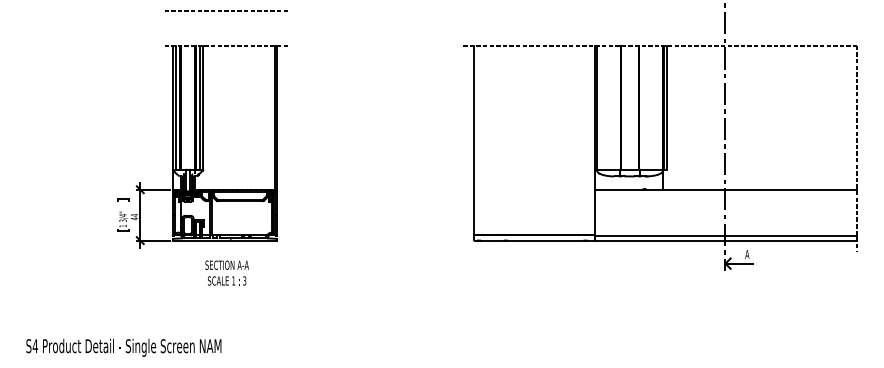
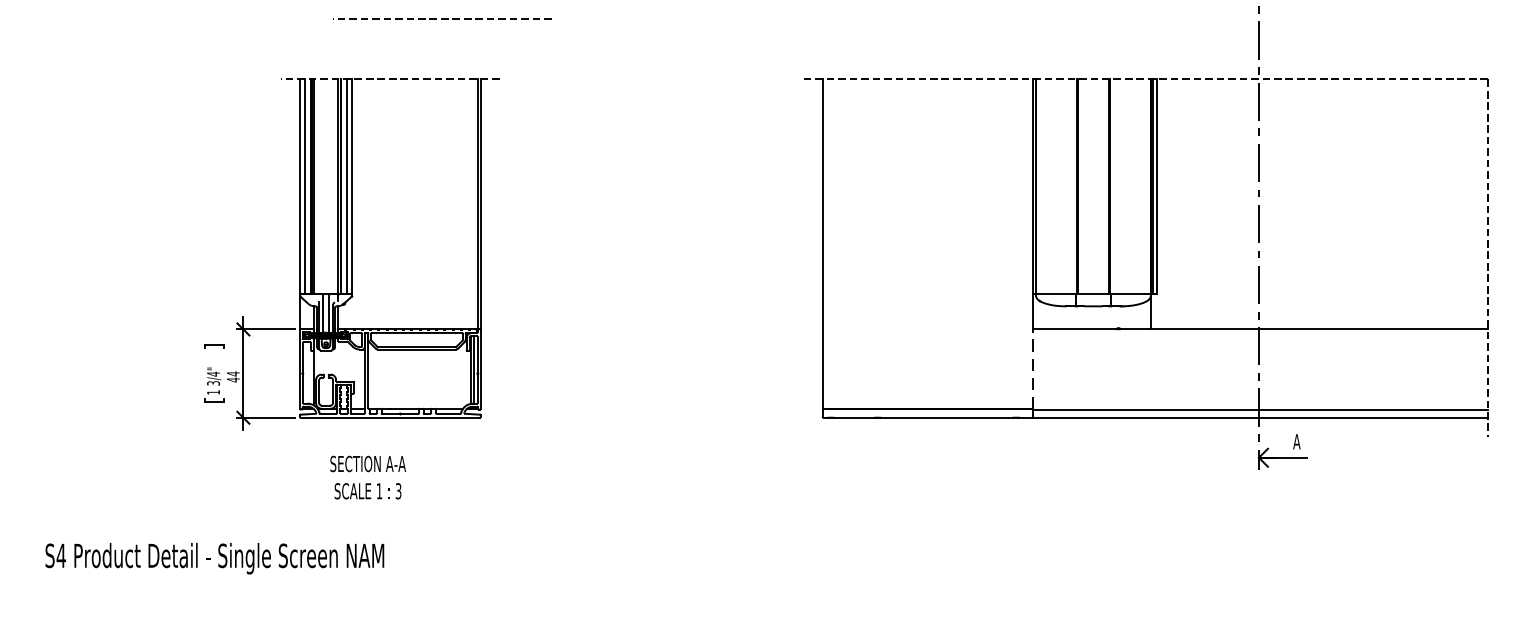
line: (226, 10) -> (445, 18), moved
line: (595, 212) -> (1033, 368), solid -> dashed
text: (226, 272) -> (366, 476), moved
text: (123, 347) -> (214, 558), moved

